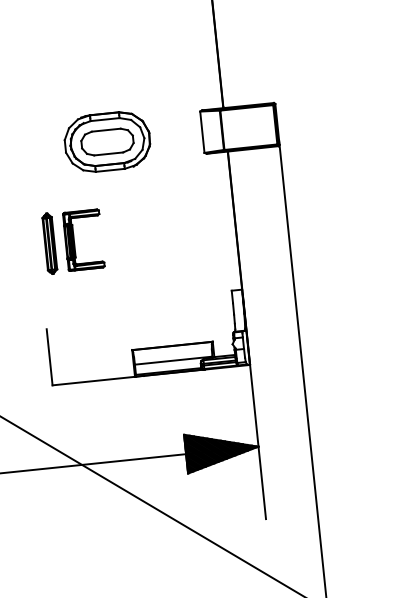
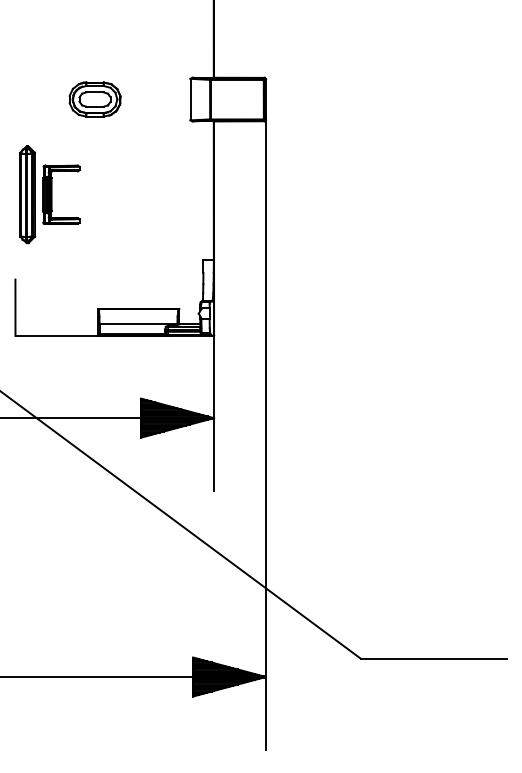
part: (106, 142) -> (94, 99), size x0.6
part: (48, 243) -> (26, 194), size x1.6

